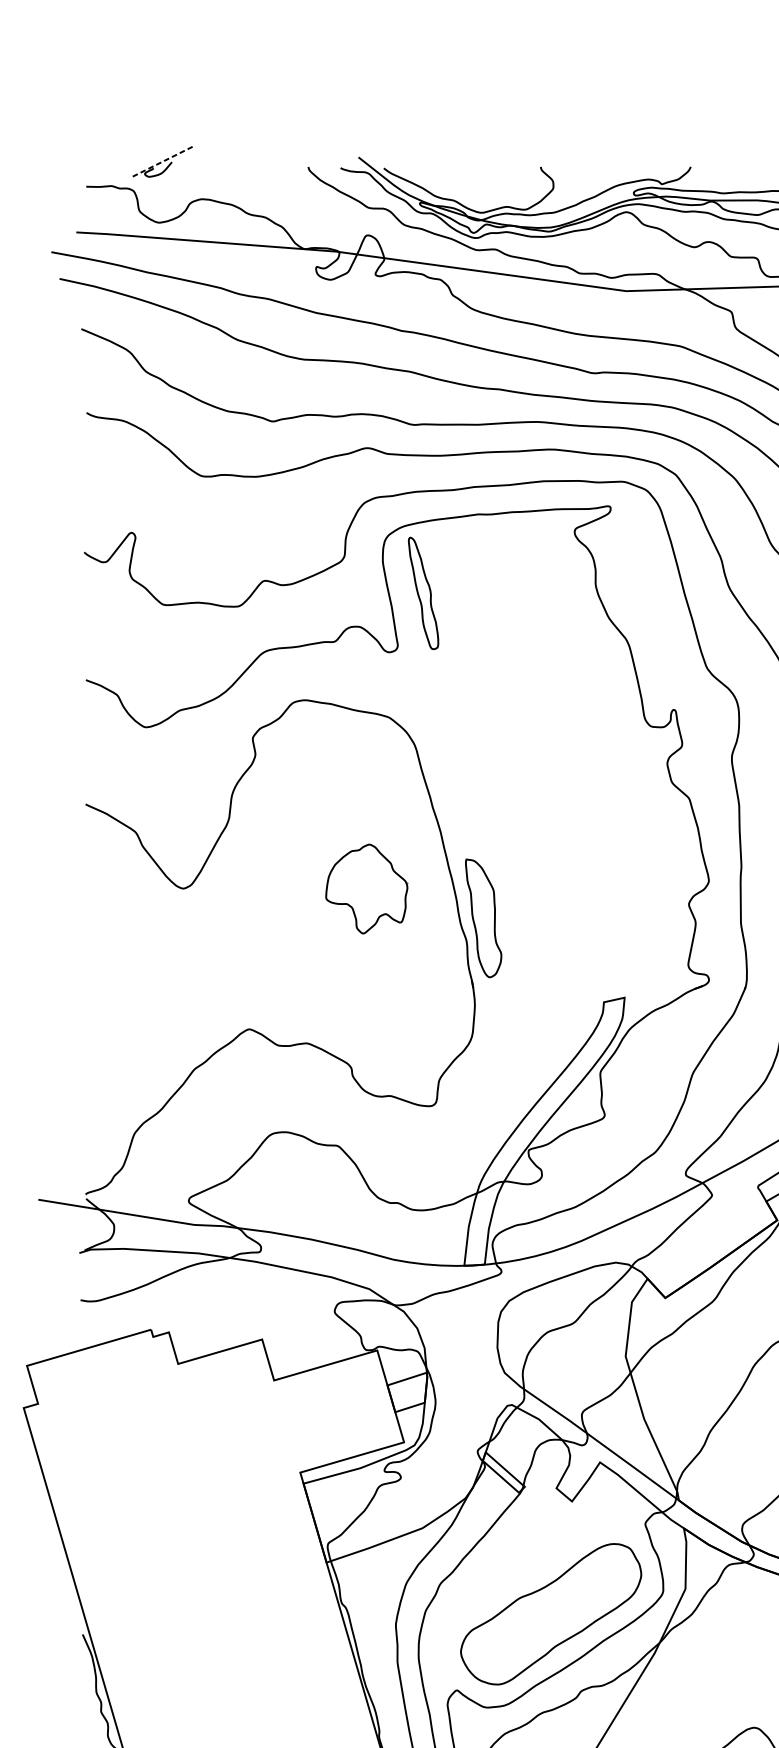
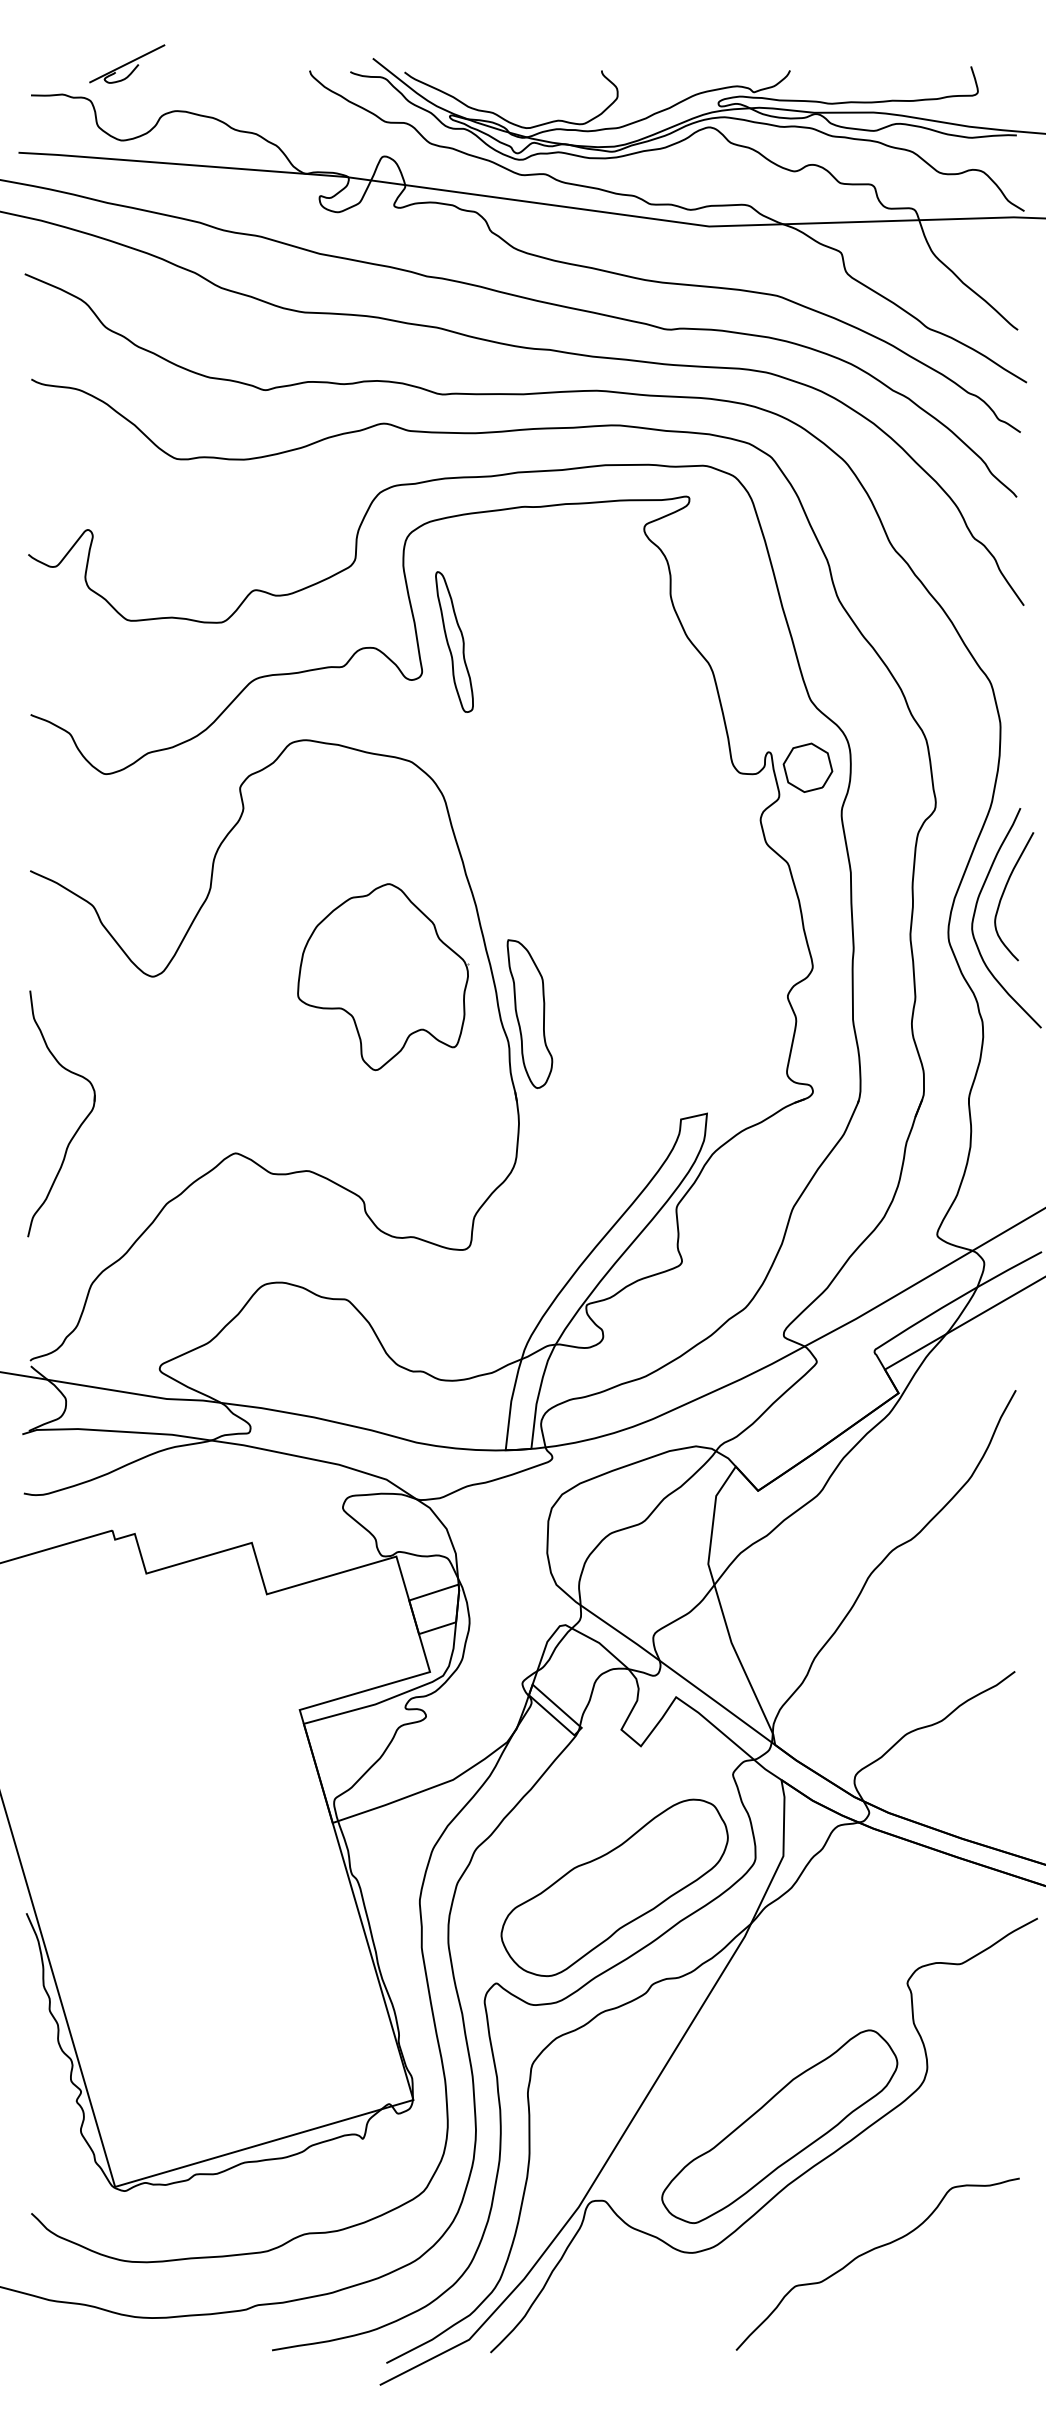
line: (163, 161) -> (127, 63), dashed -> solid
part: (423, 592) -> (454, 641), moved
part: (704, 721) -> (807, 767), added
part: (367, 889) -> (383, 977), size x1.67
part: (124, 1007) -> (79, 1125), added

